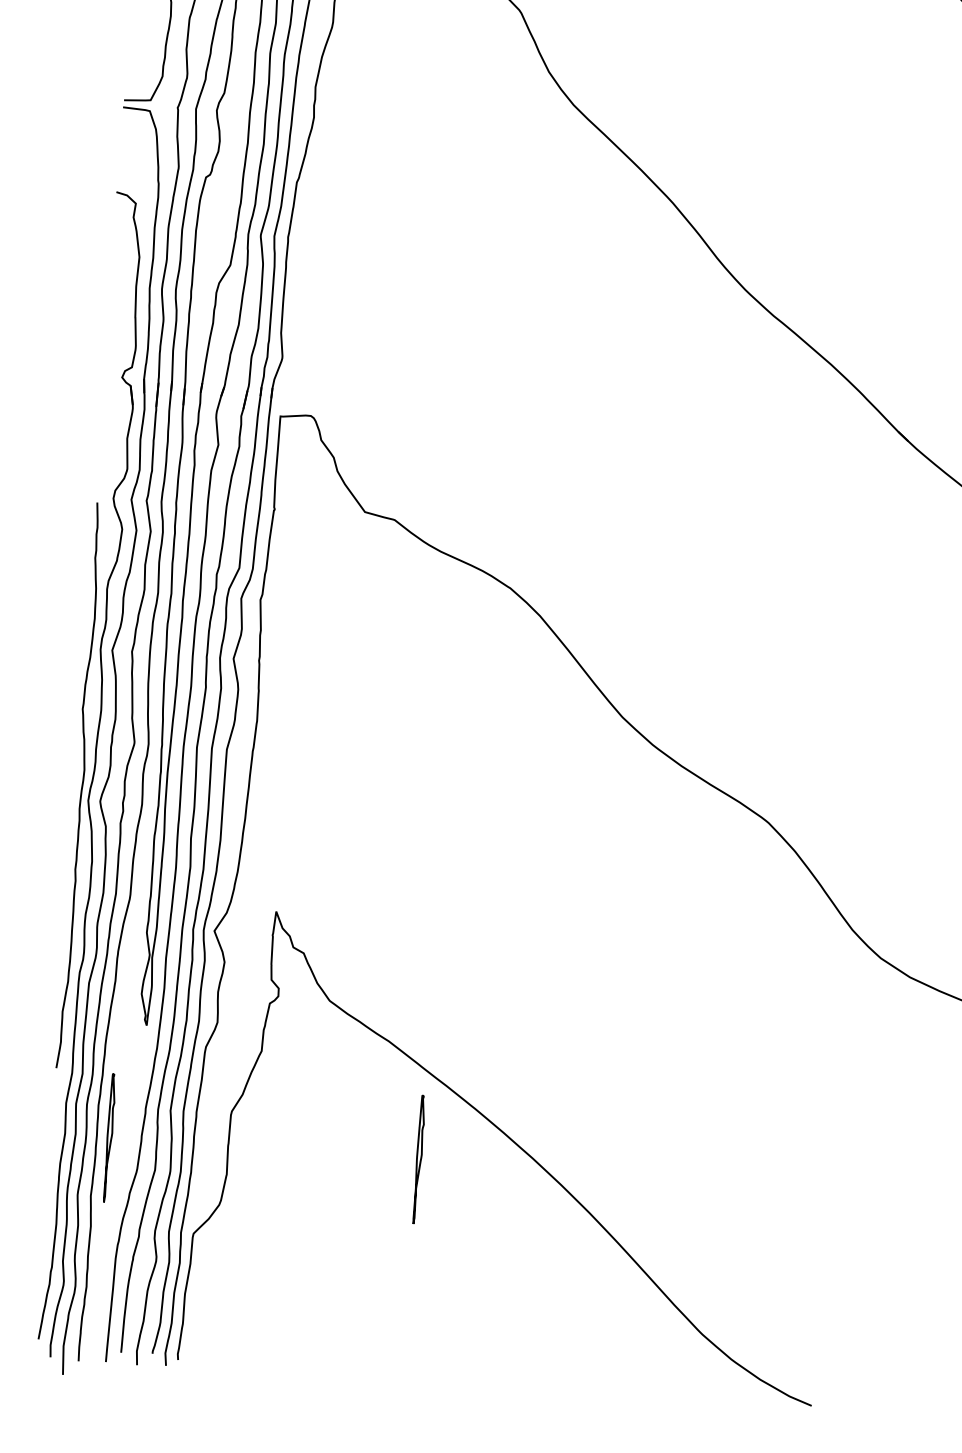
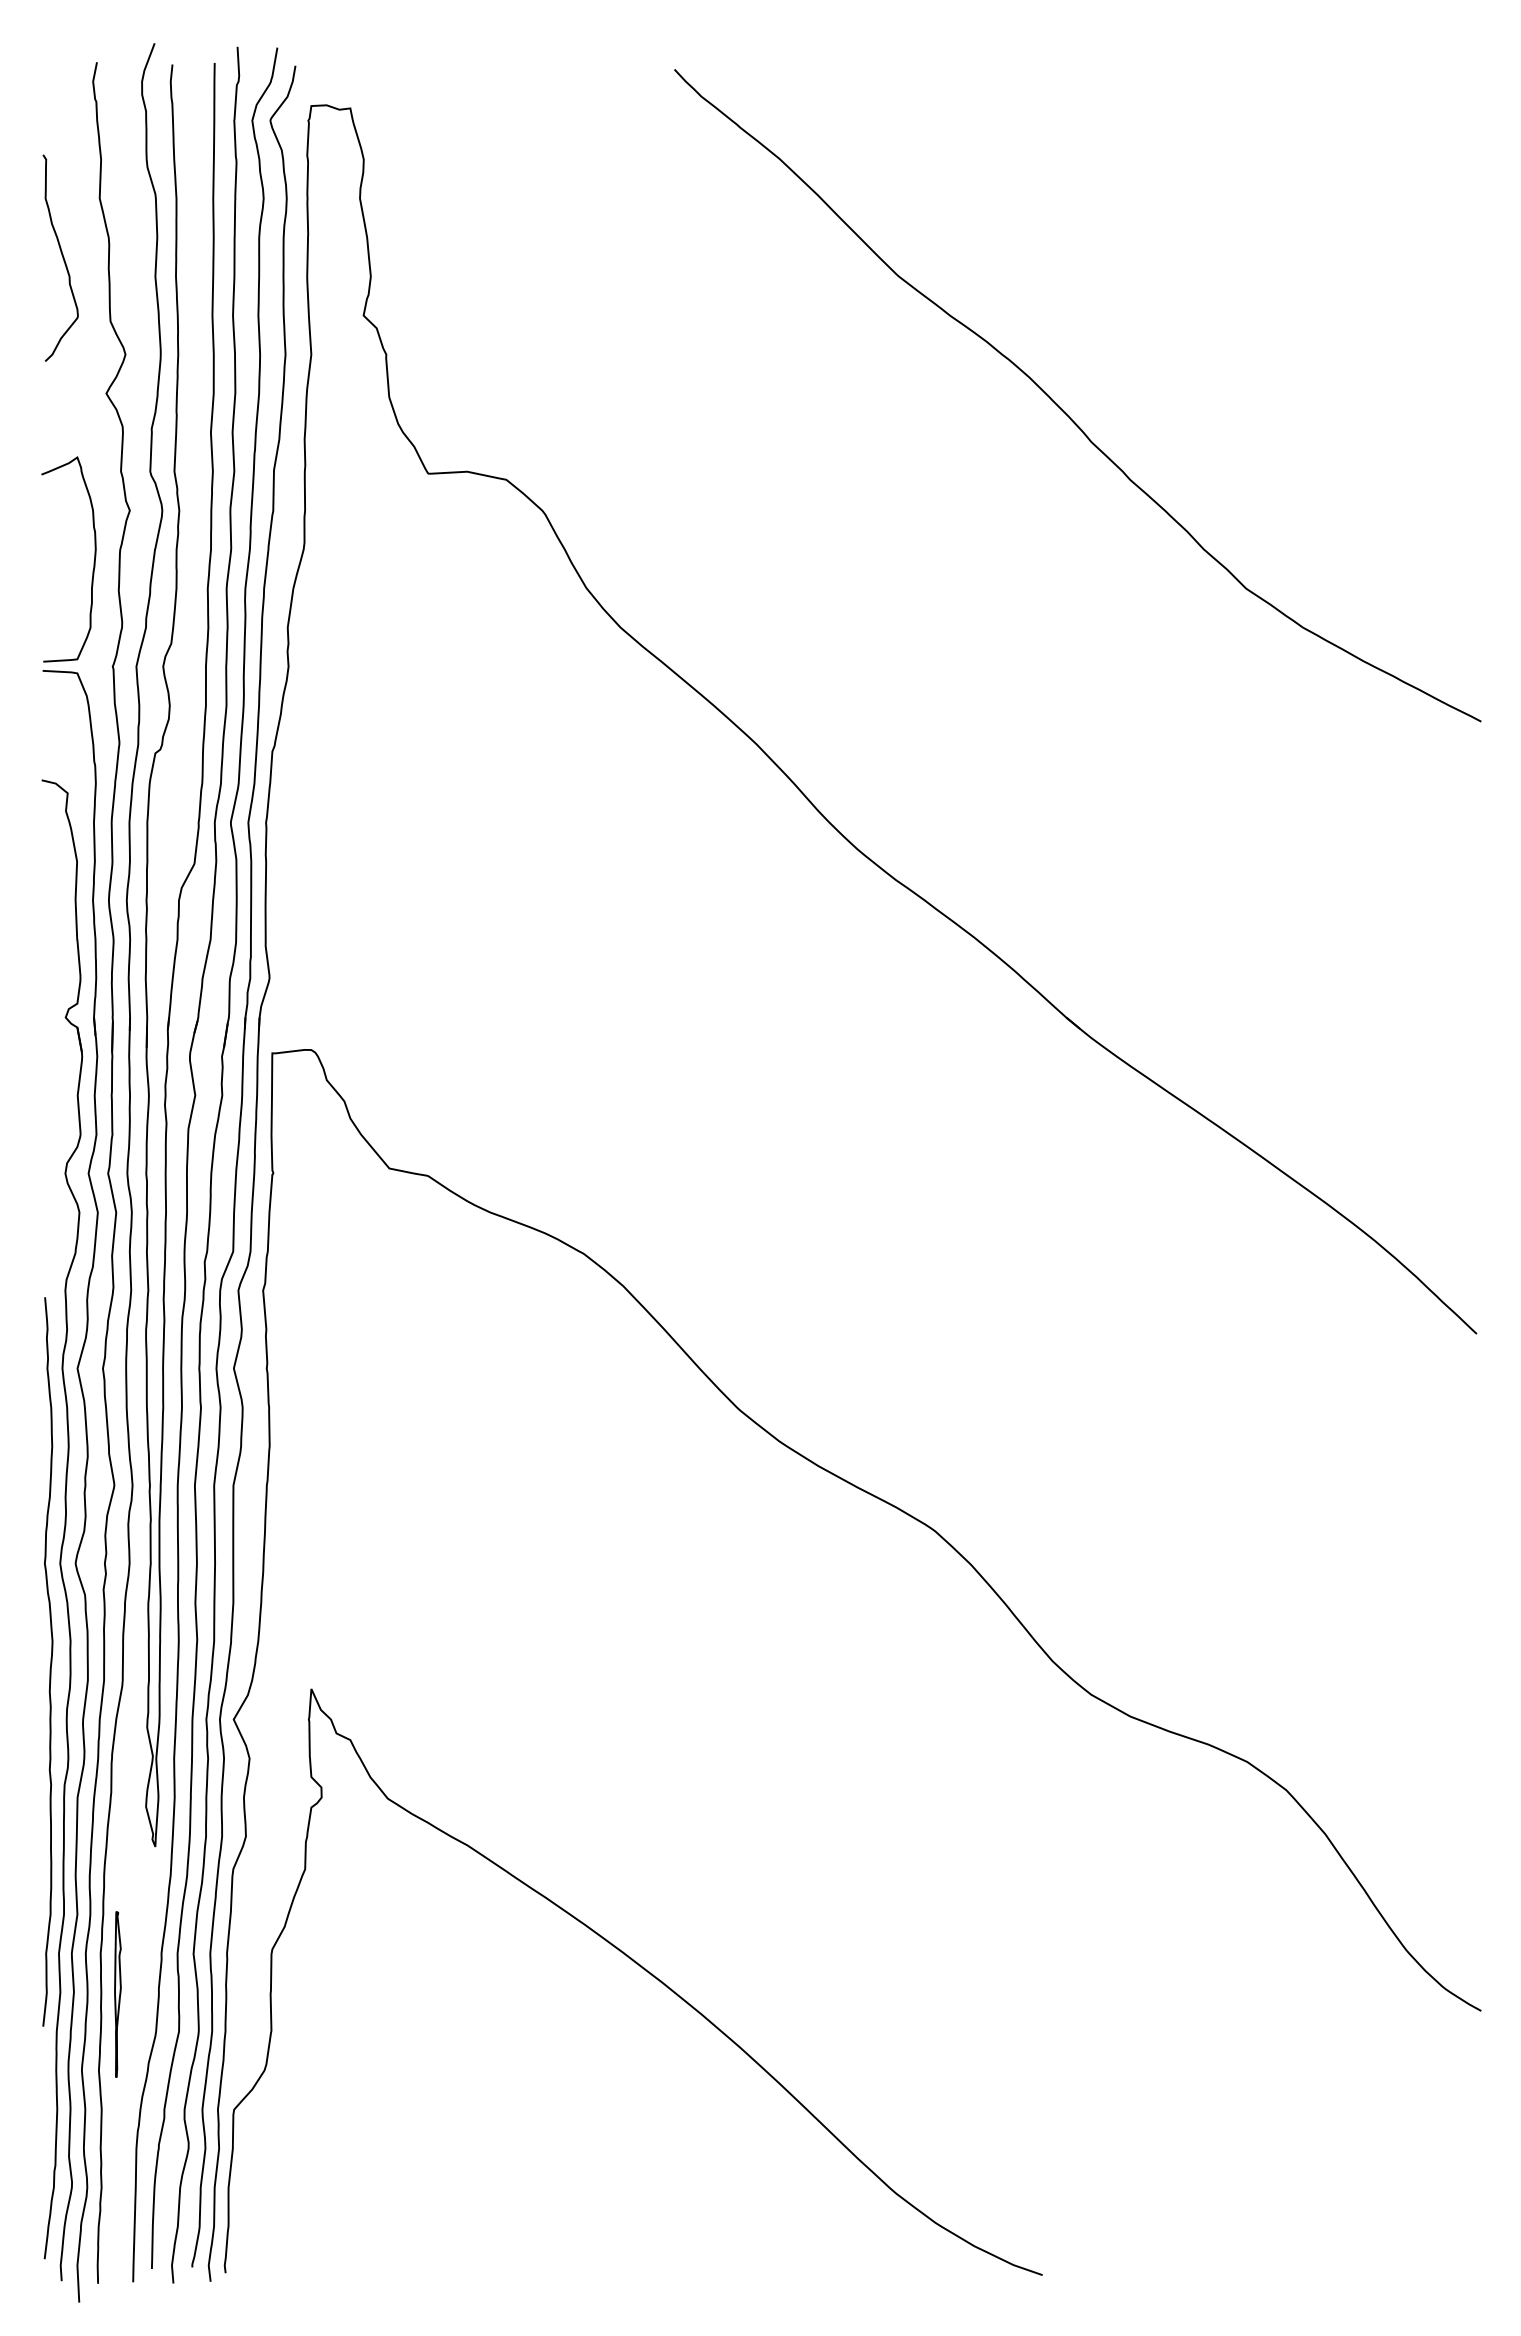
curve: (81, 785) -> (50, 1661), moved
part: (418, 1159) -> (516, 1994), removed

